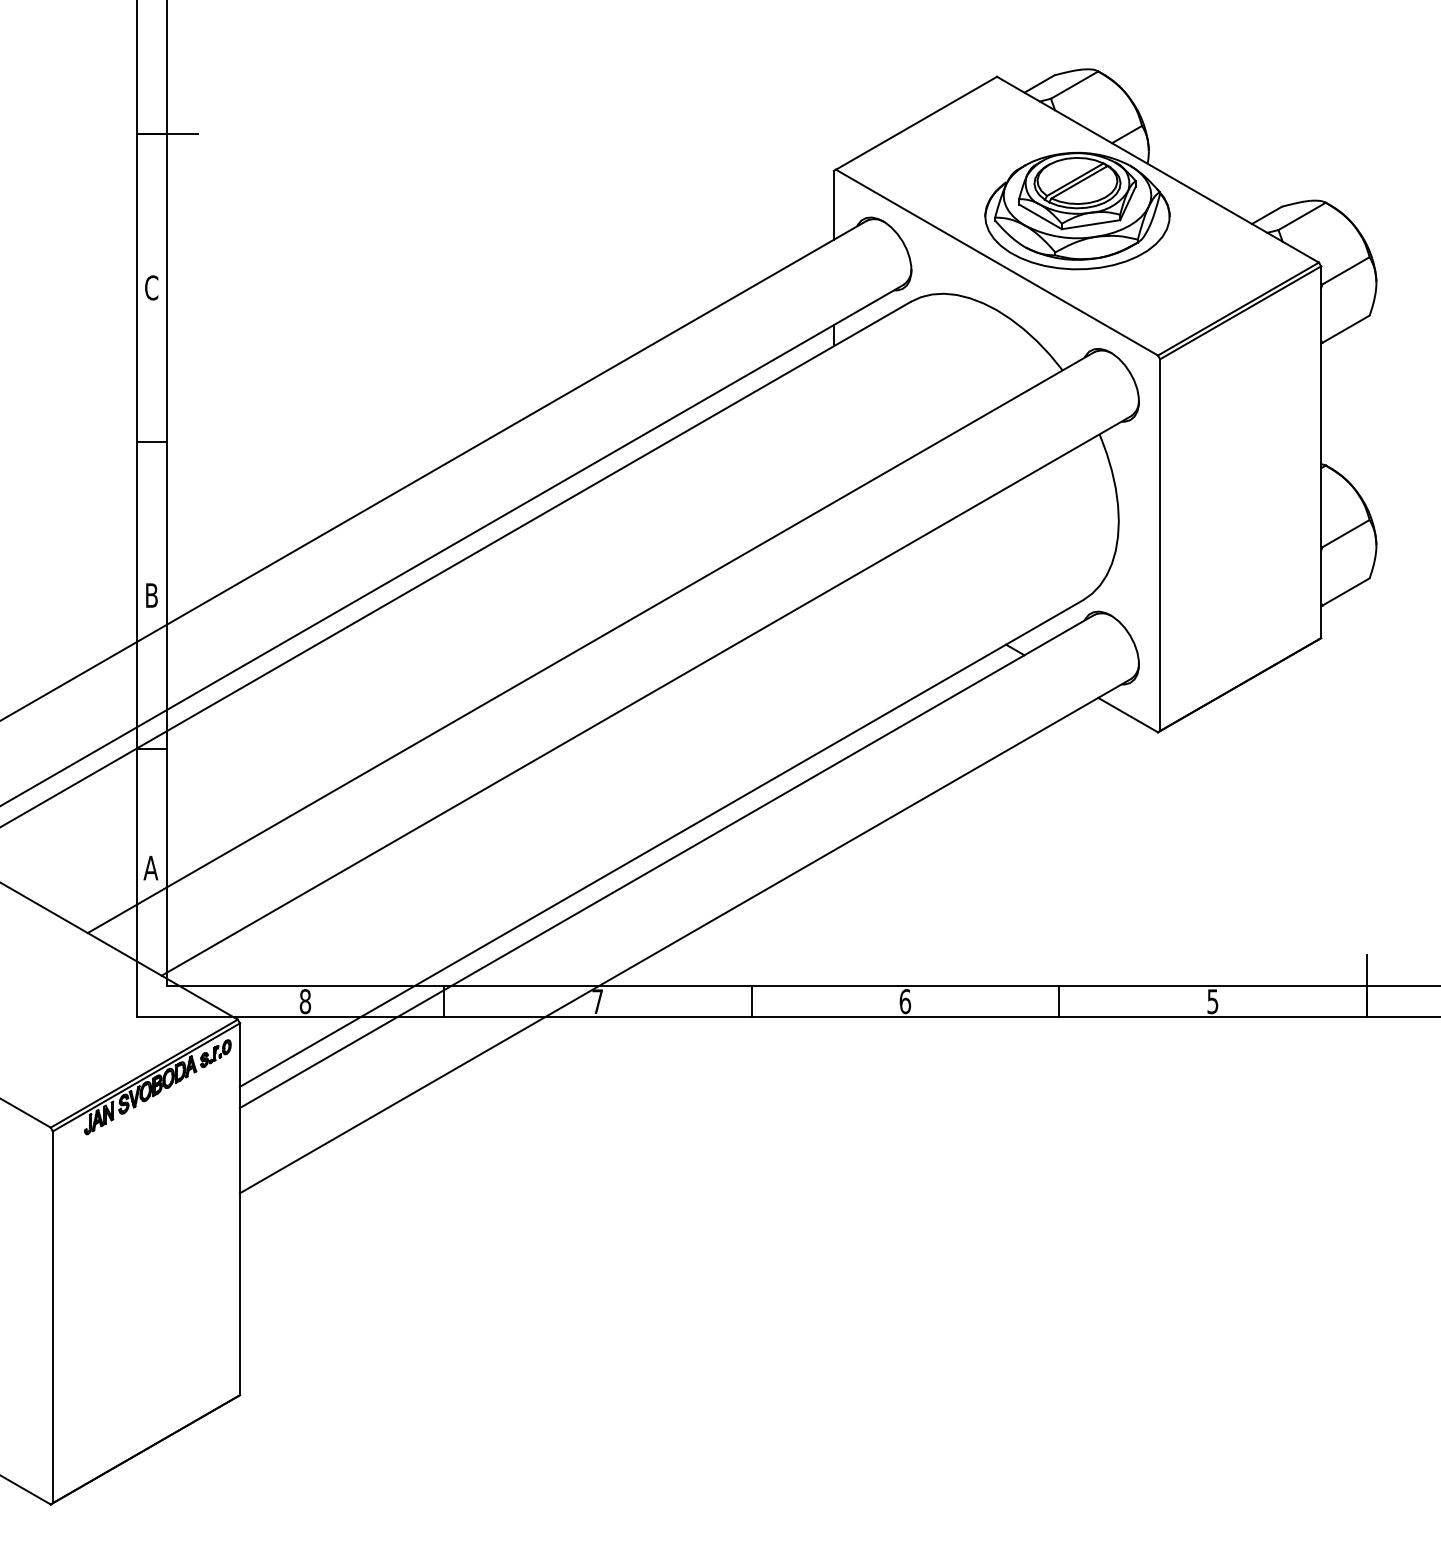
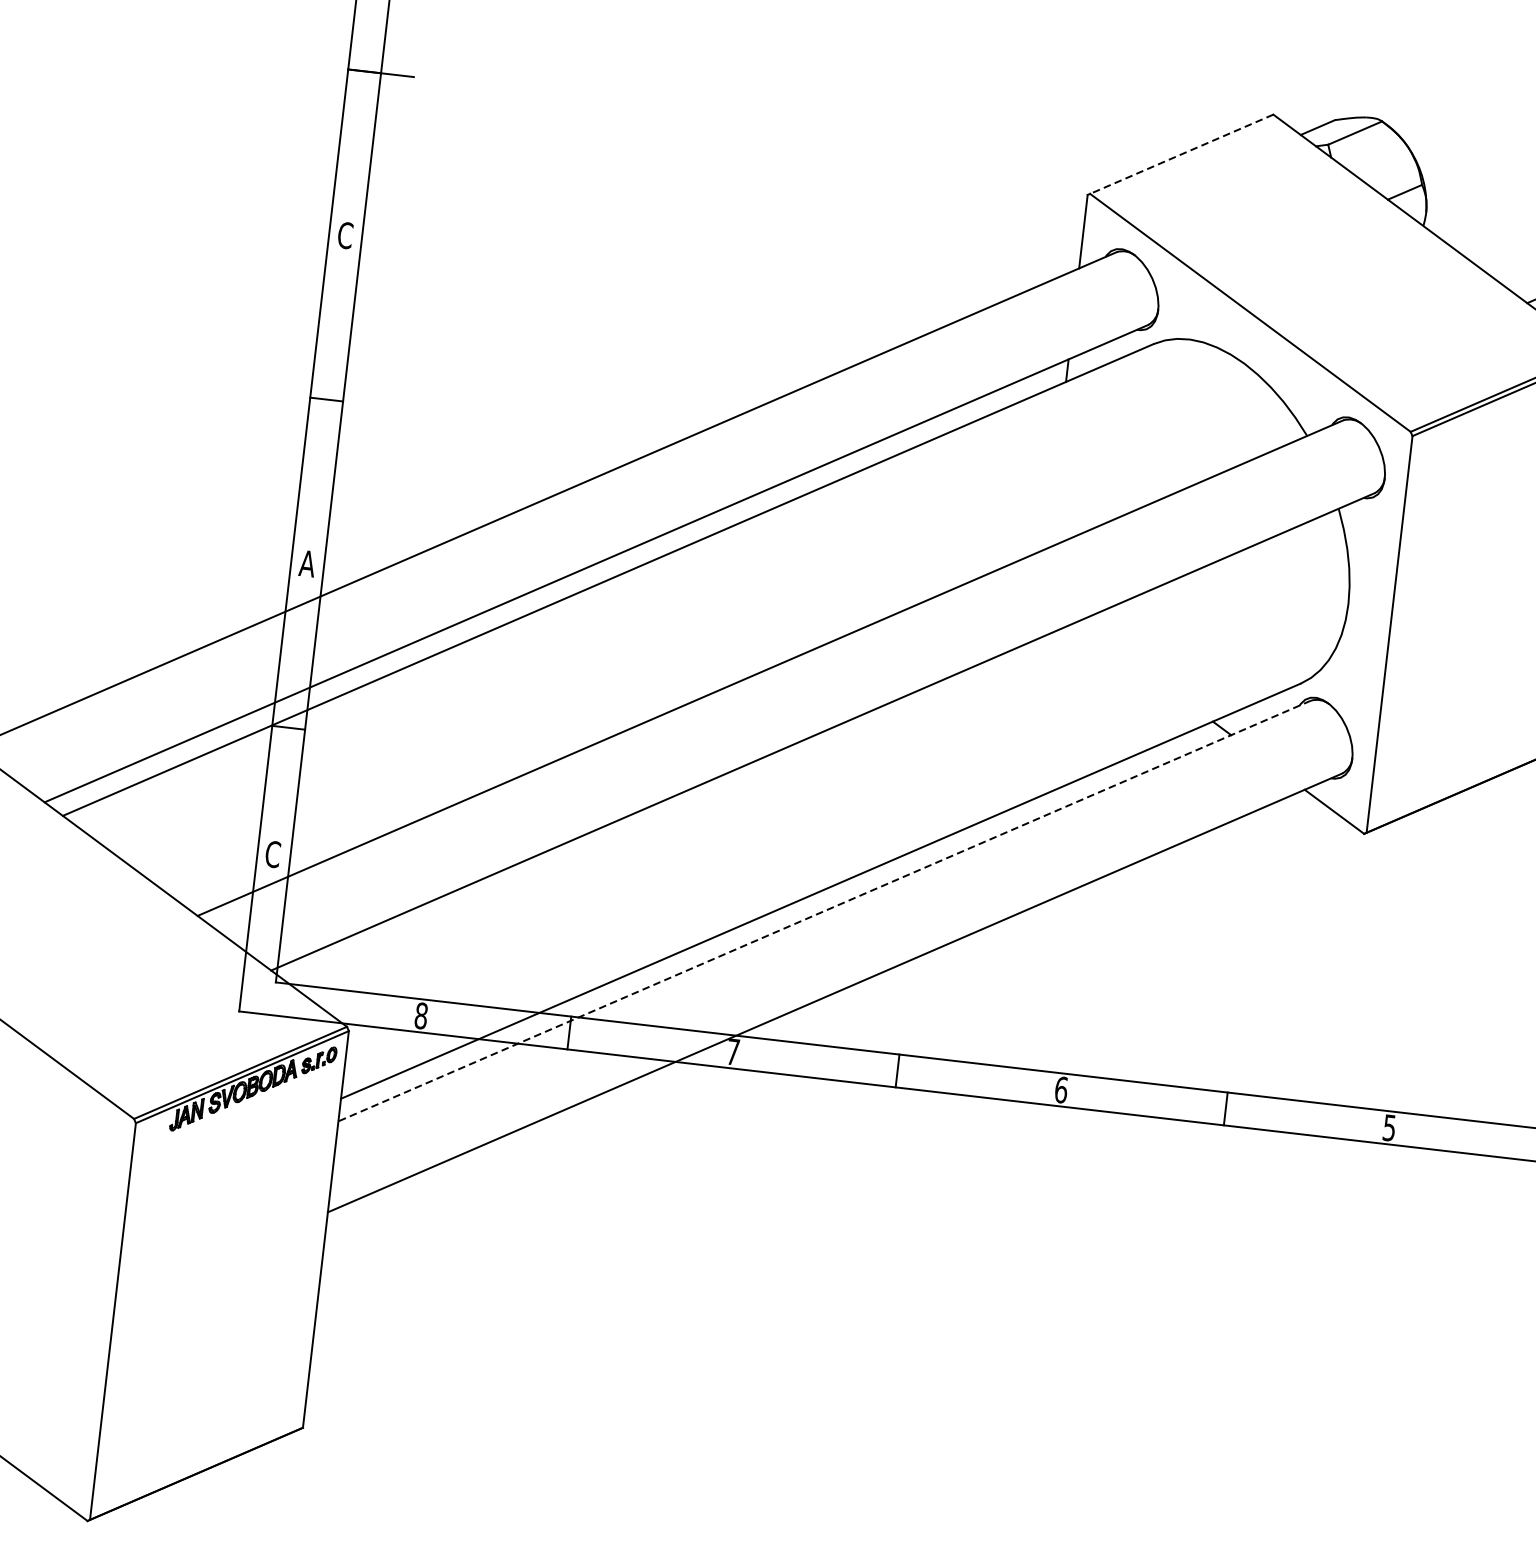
line: (916, 123) -> (1181, 154), solid -> dashed
part: (1077, 210) -> (1342, 267), removed
text: (151, 595) -> (307, 563), B -> A
line: (666, 861) -> (823, 911), solid -> dashed
text: (150, 867) -> (272, 853), A -> C

